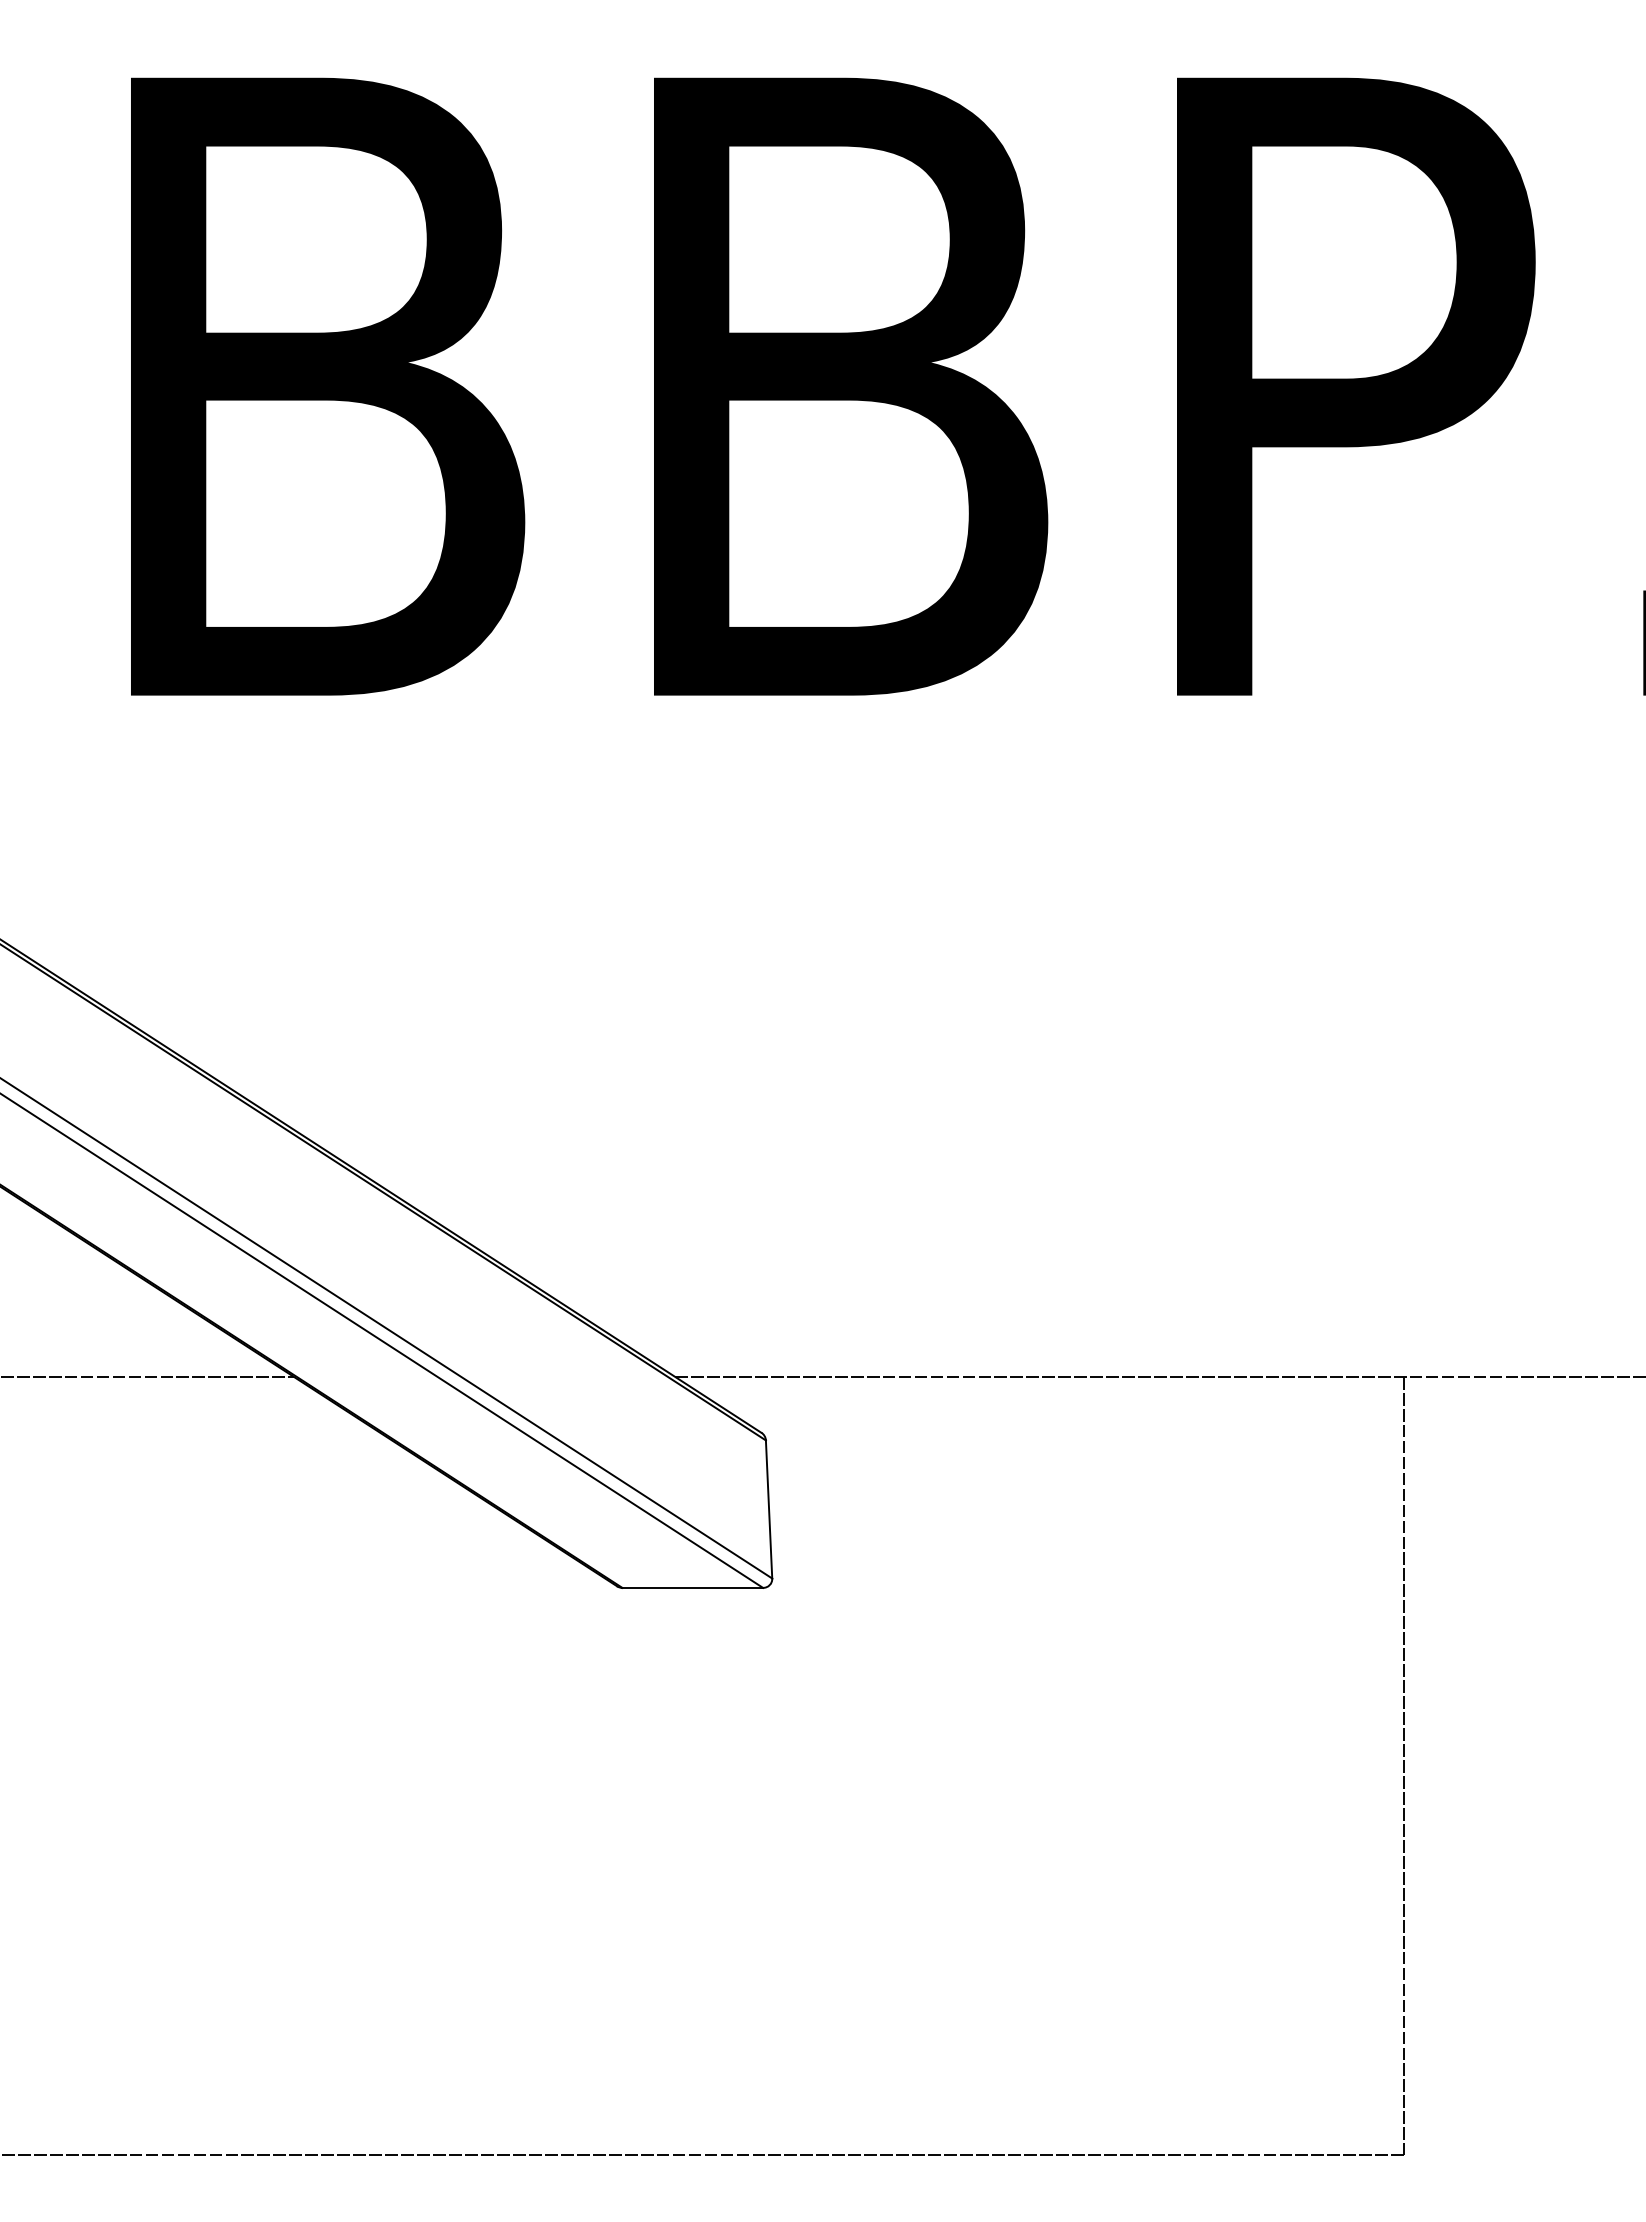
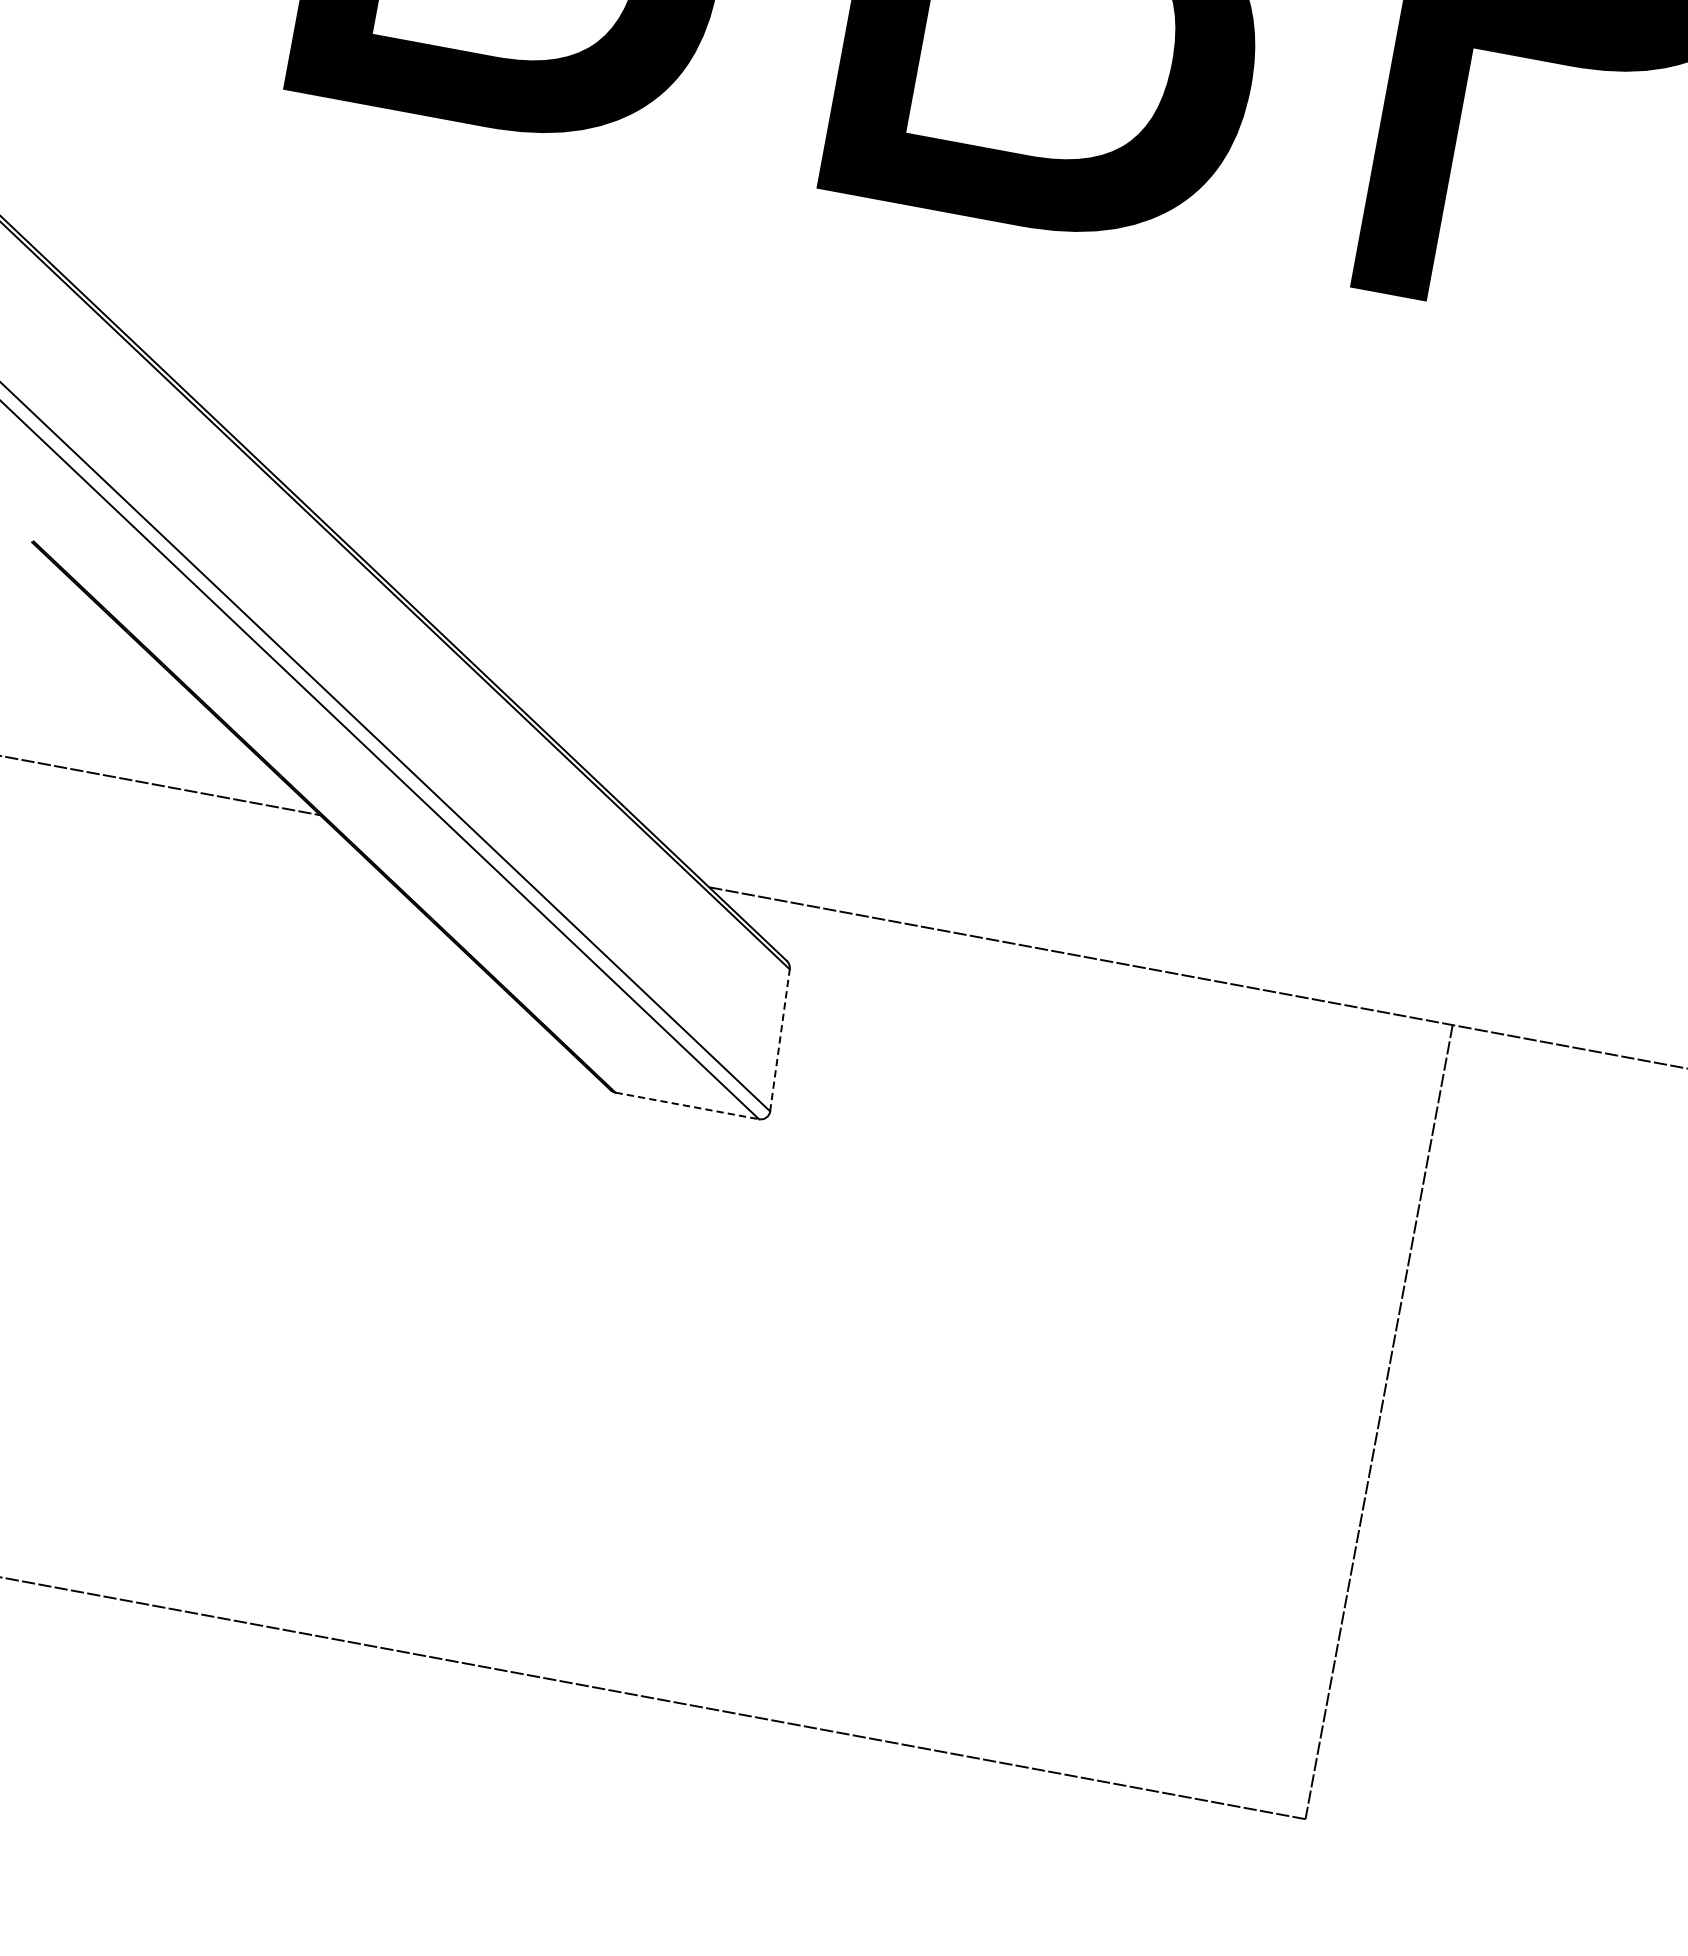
line: (769, 1508) -> (780, 1039), solid -> dashed
line: (693, 1587) -> (688, 1105), solid -> dashed

